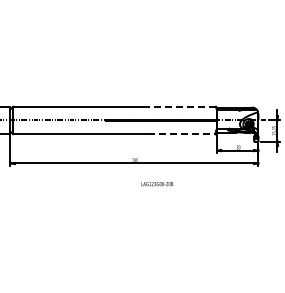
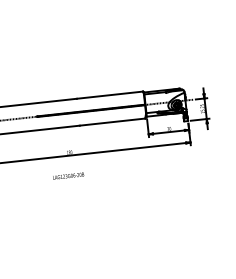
line: (182, 106) -> (110, 94), dashed -> solid
line: (181, 134) -> (112, 122), dashed -> solid
text: (157, 184) -> (68, 176), moved

